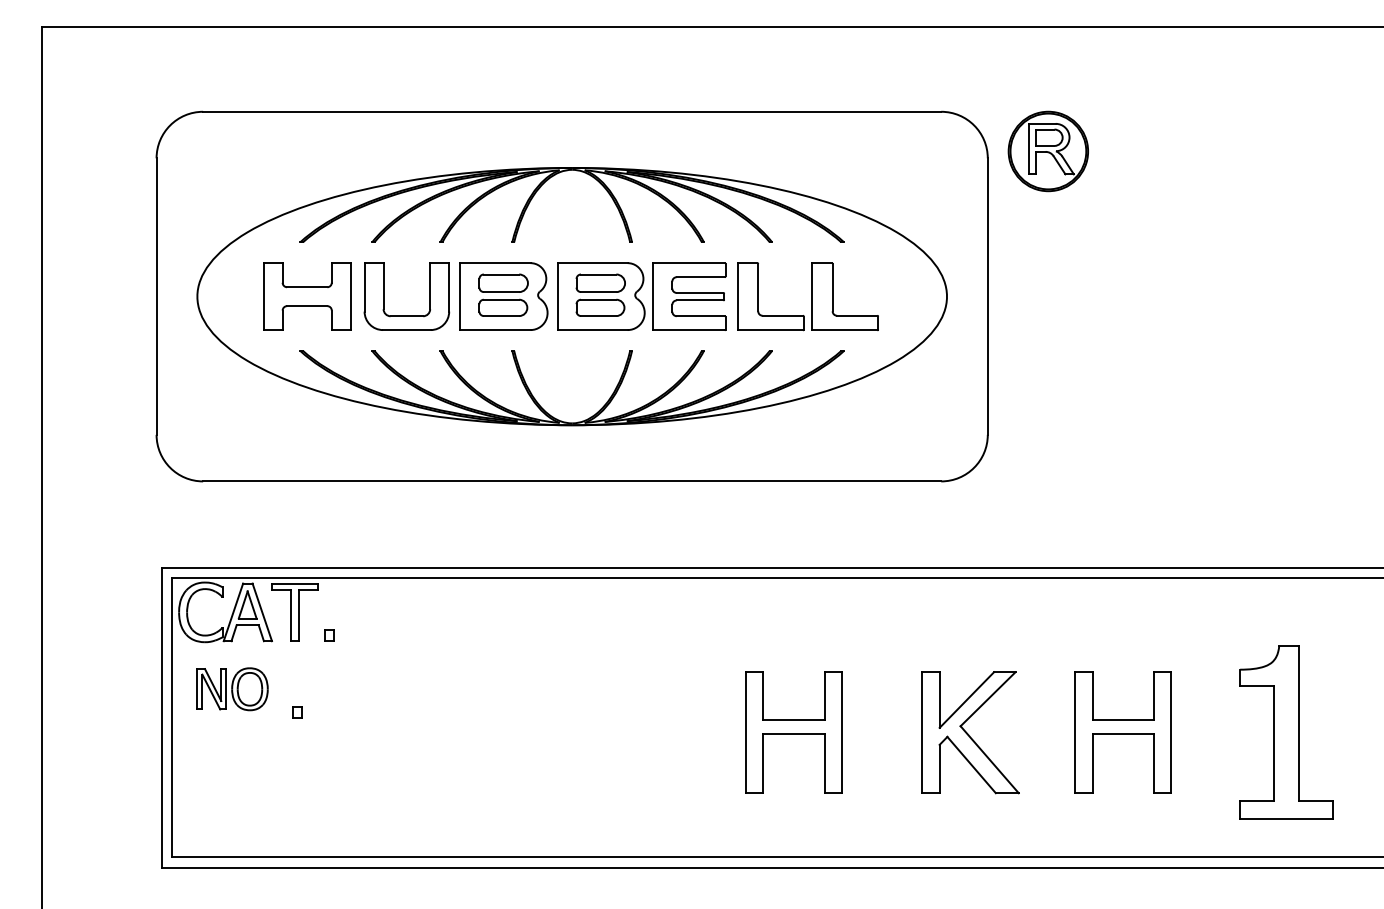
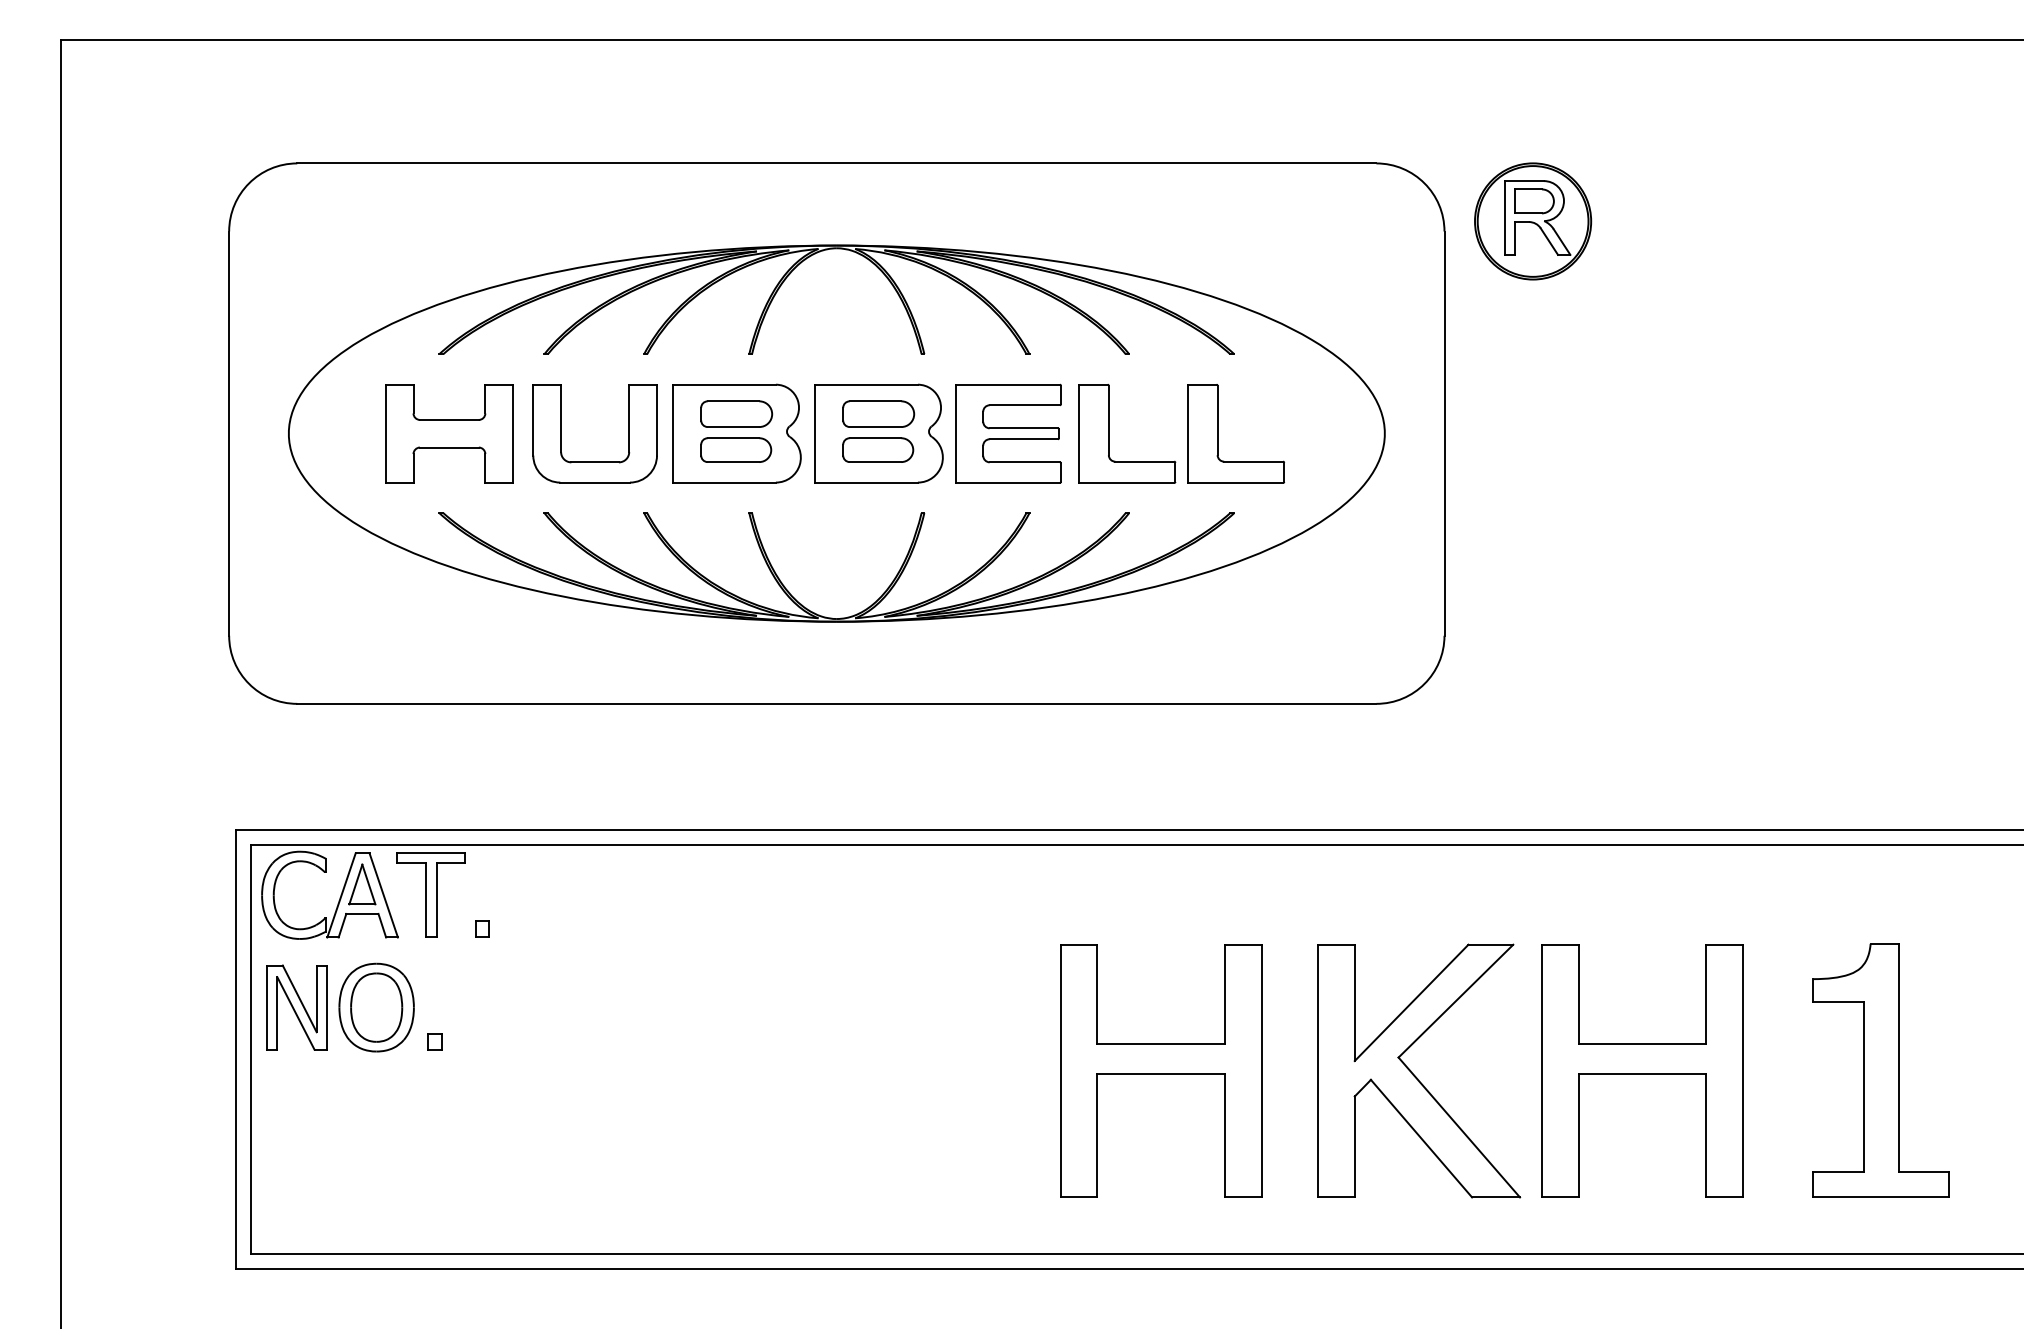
part: (232, 689) -> (340, 1008), size x1.43
part: (793, 732) -> (1160, 1070), size x1.43
part: (970, 732) -> (1419, 1070), size x1.43
part: (1122, 732) -> (1641, 1070), size x1.43

